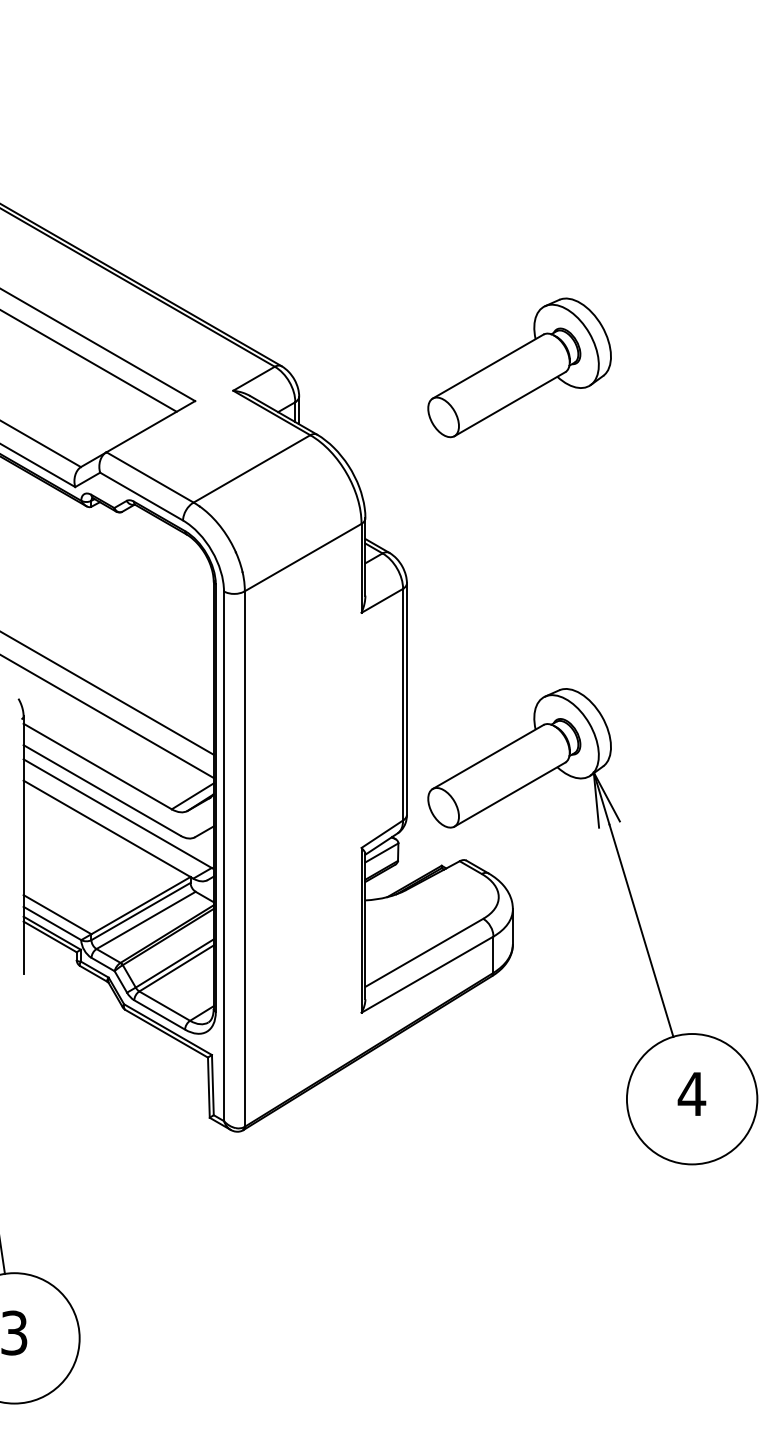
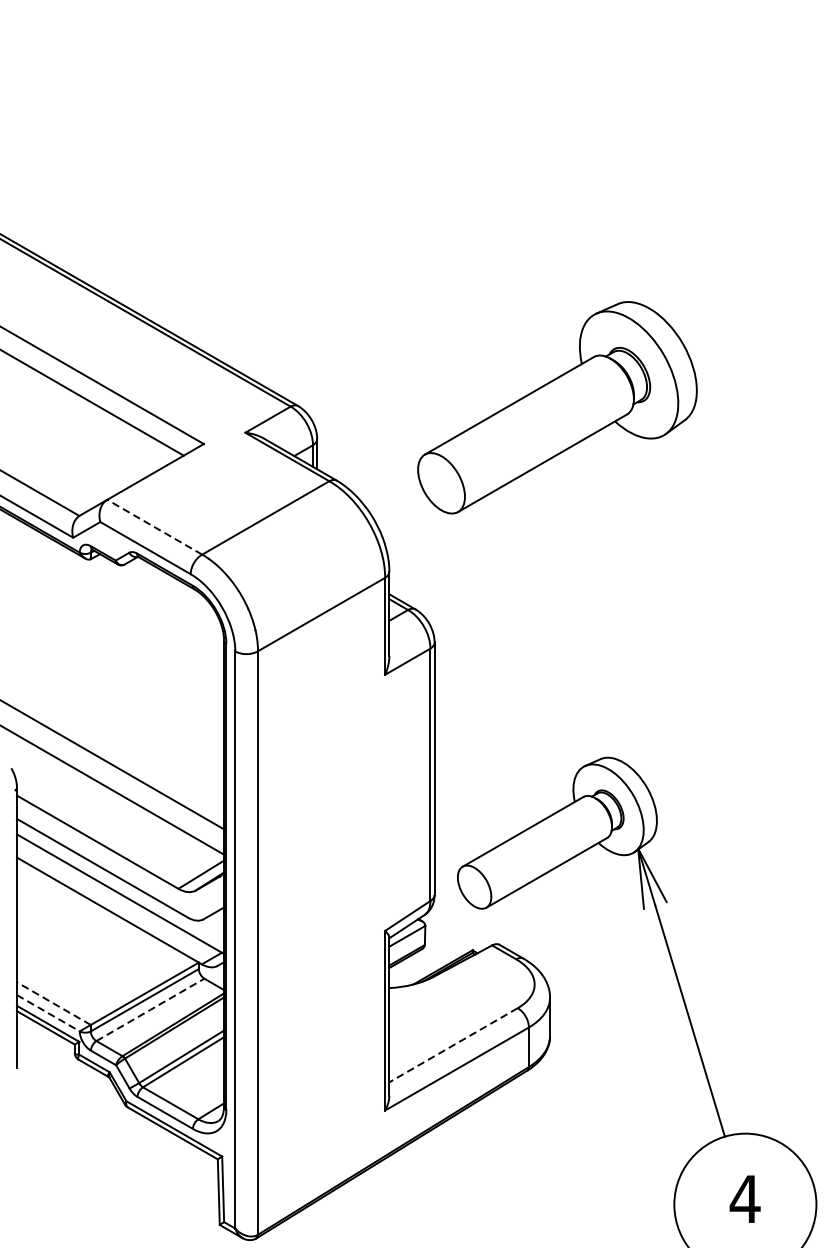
part: (519, 367) -> (557, 407), size x1.4
line: (149, 477) -> (154, 527), solid -> dashed
line: (57, 914) -> (53, 1003), solid -> dashed
line: (146, 920) -> (150, 1009), solid -> dashed
line: (52, 923) -> (48, 1013), solid -> dashed
line: (424, 952) -> (453, 1044), solid -> dashed

